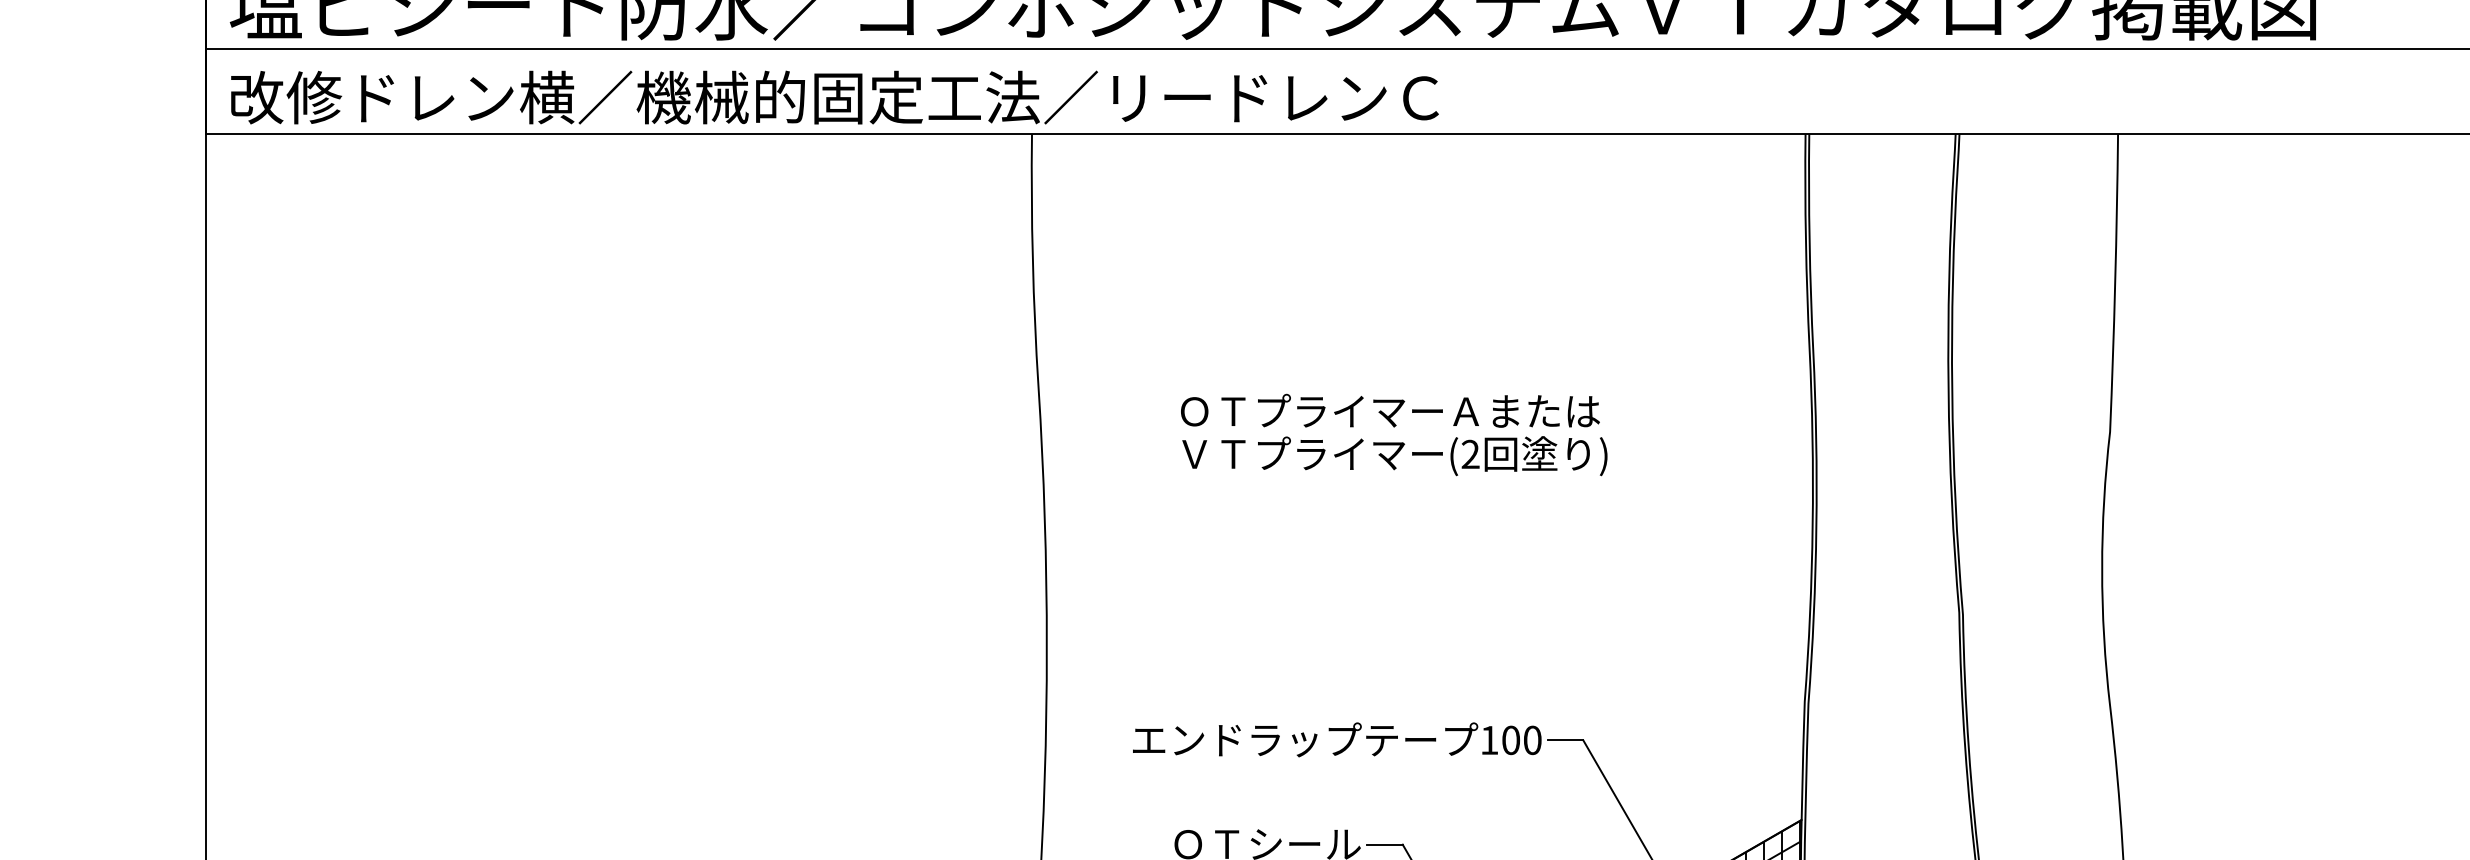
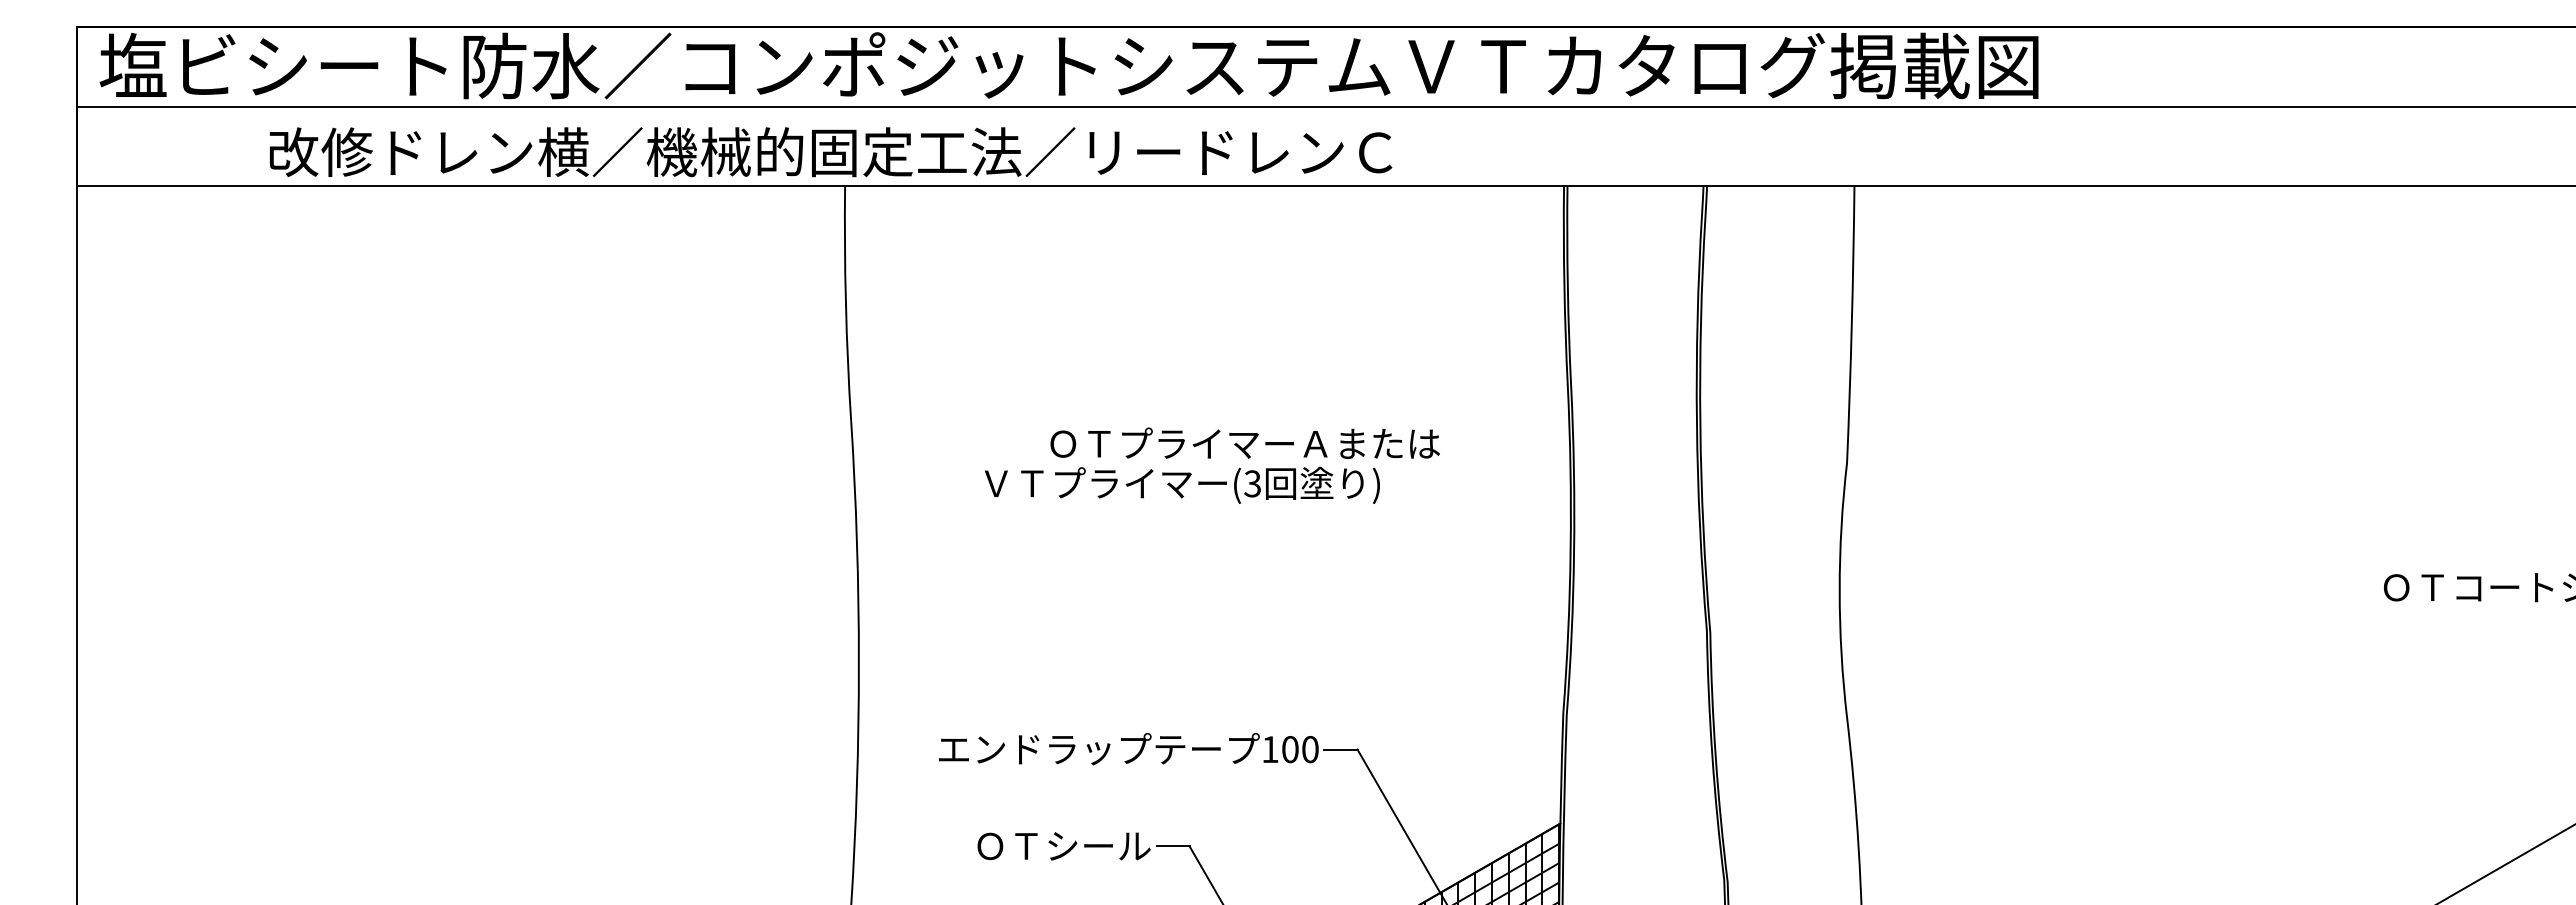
text: (834, 97) -> (830, 152), moved
text: (1389, 409) -> (1244, 442), moved
text: (1470, 454) -> (1252, 483), (2 -> (3

